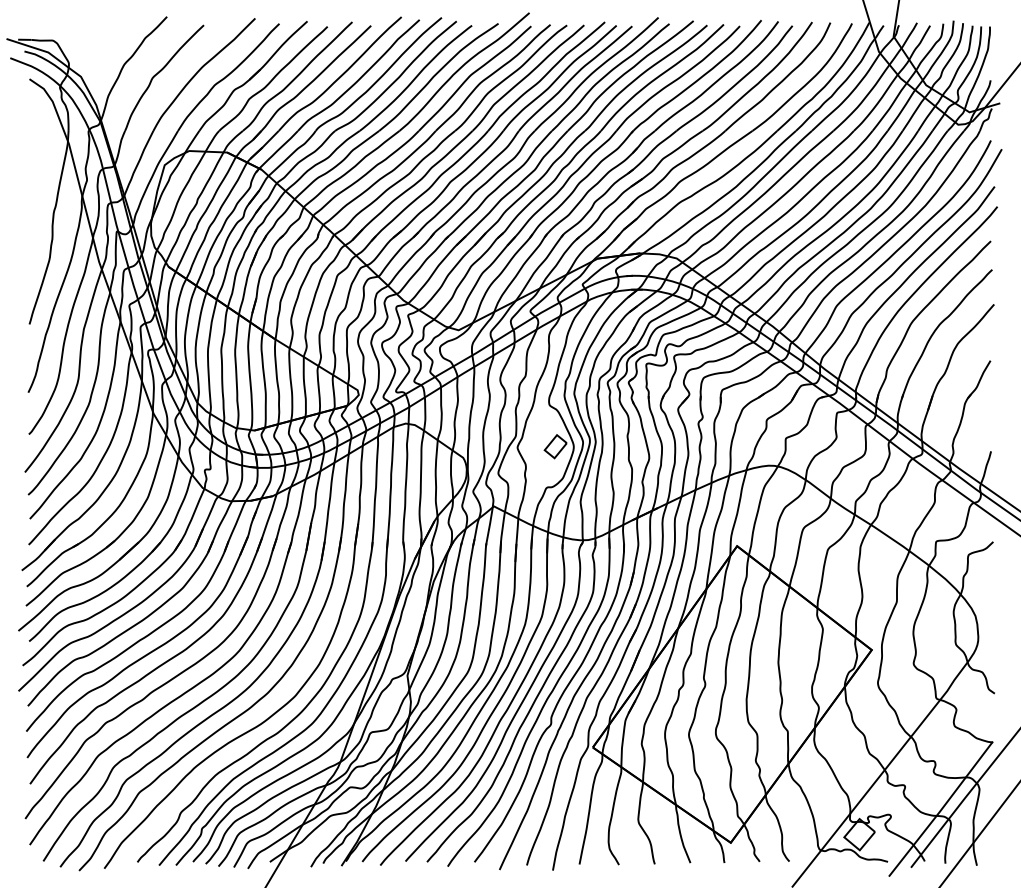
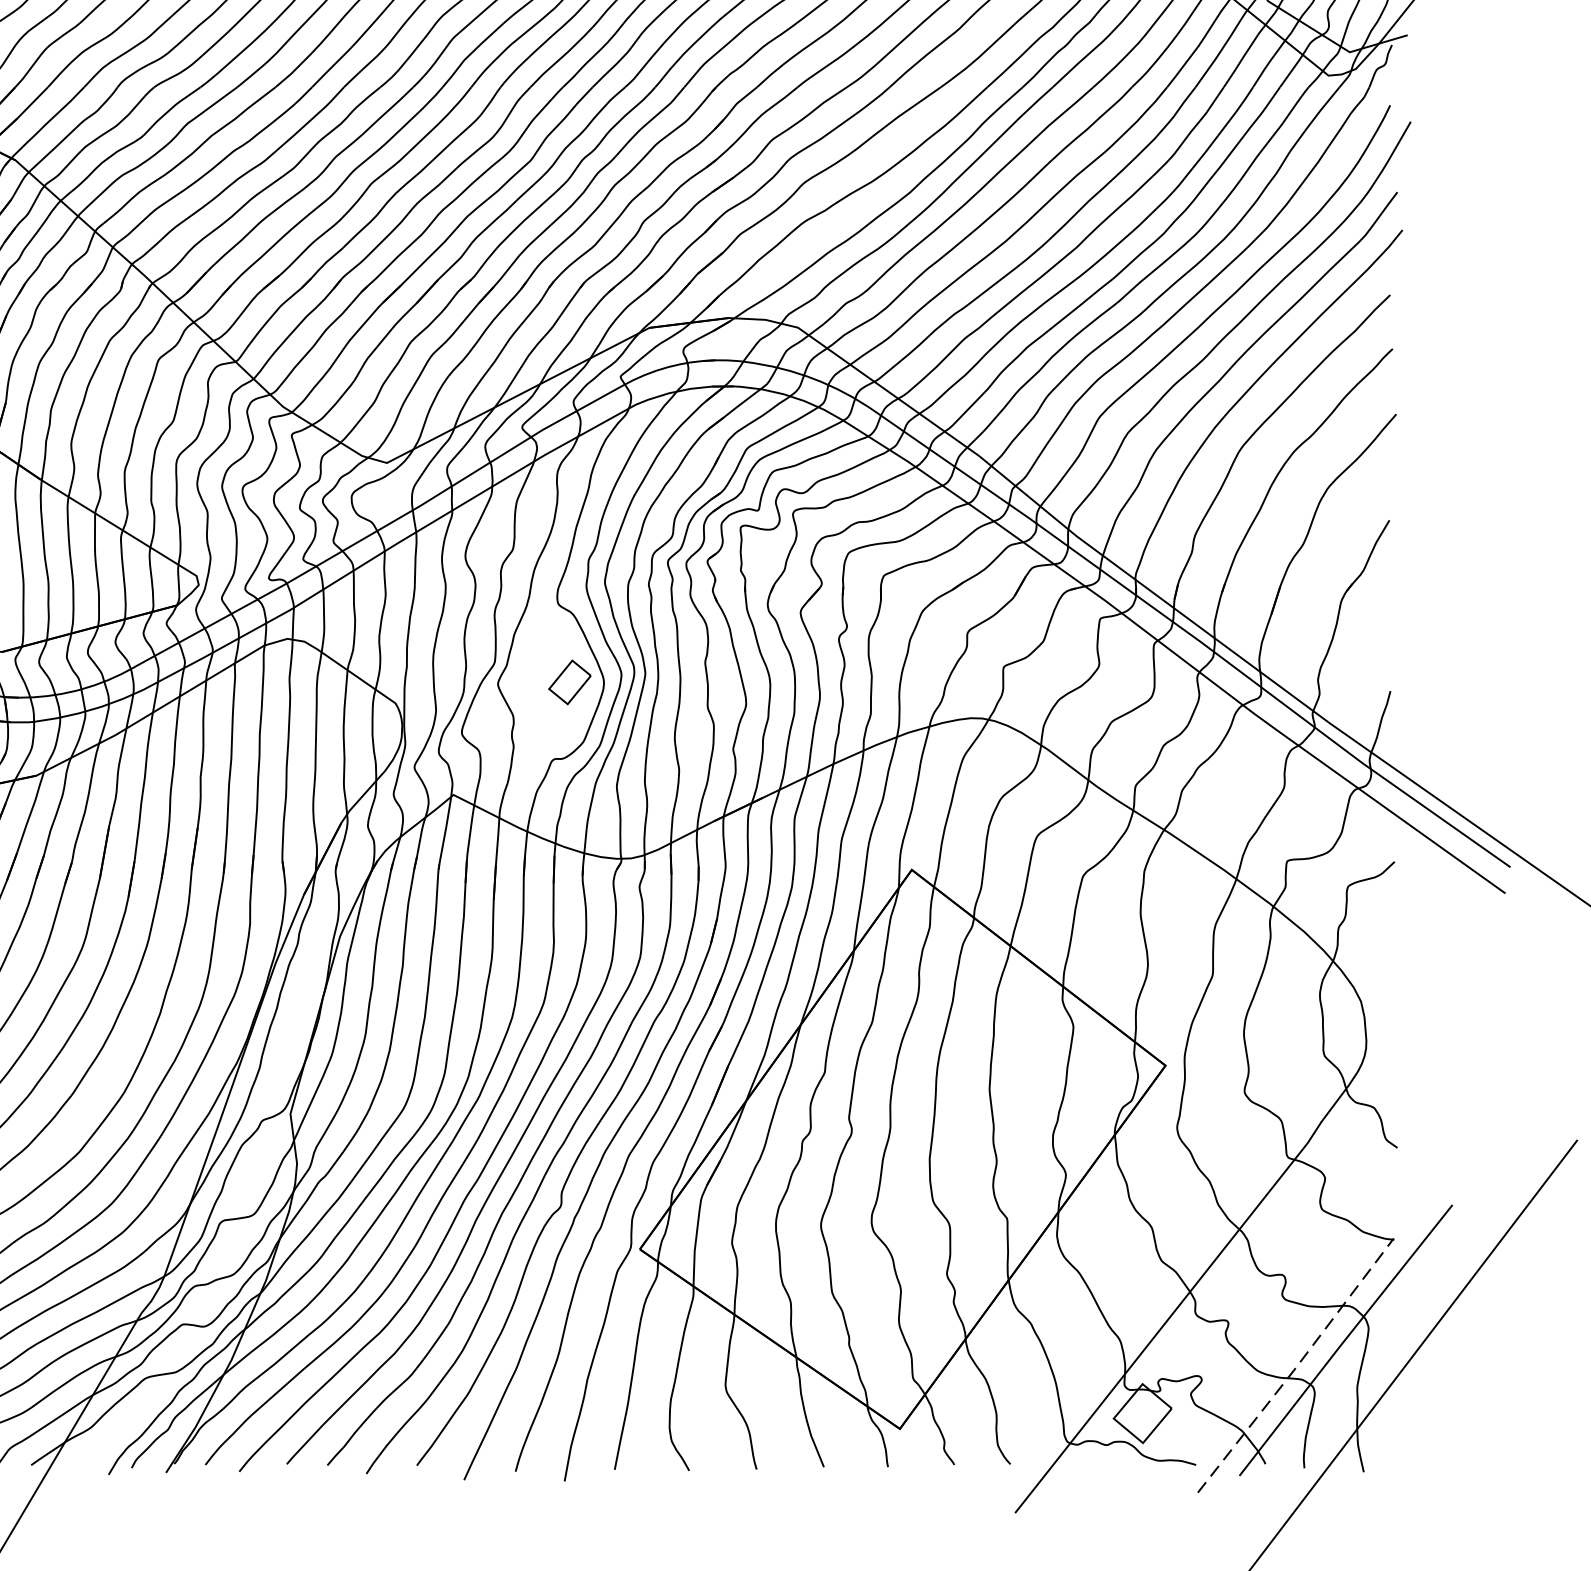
line: (941, 809) -> (1296, 1366), solid -> dashed

